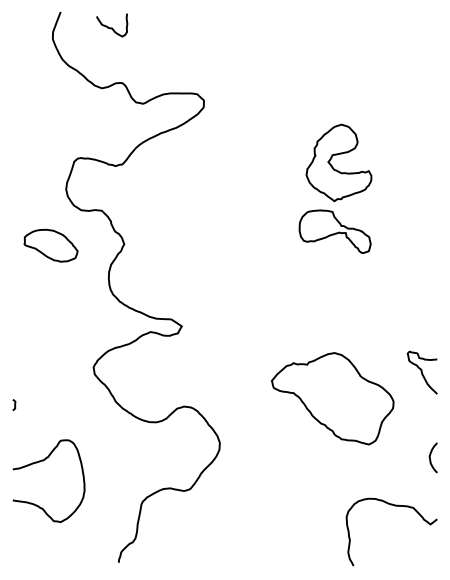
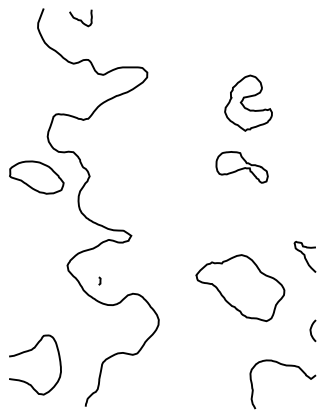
part: (332, 165) -> (243, 105), moved
part: (50, 245) -> (36, 177), size x1.4
curve: (421, 372) -> (304, 256), moved
curve: (14, 405) -> (99, 281), moved
curve: (43, 461) -> (31, 350), moved

